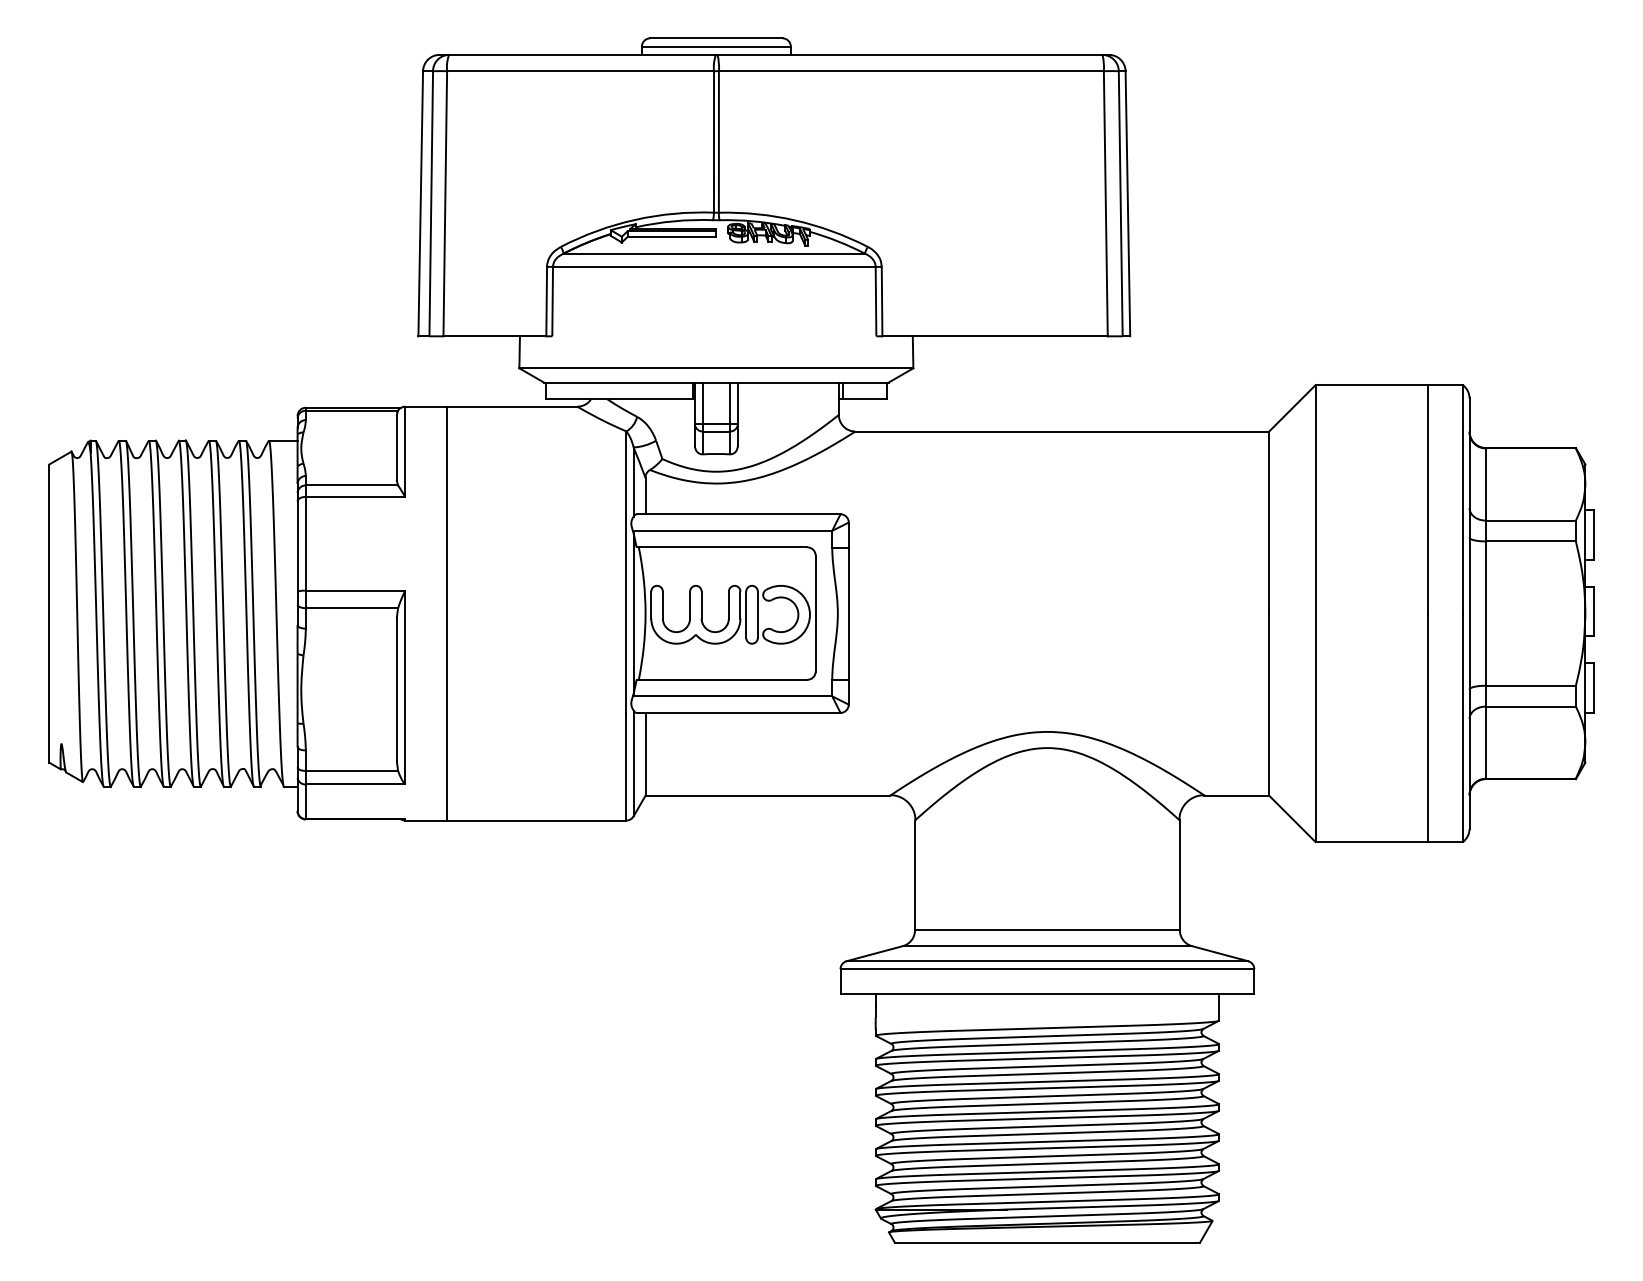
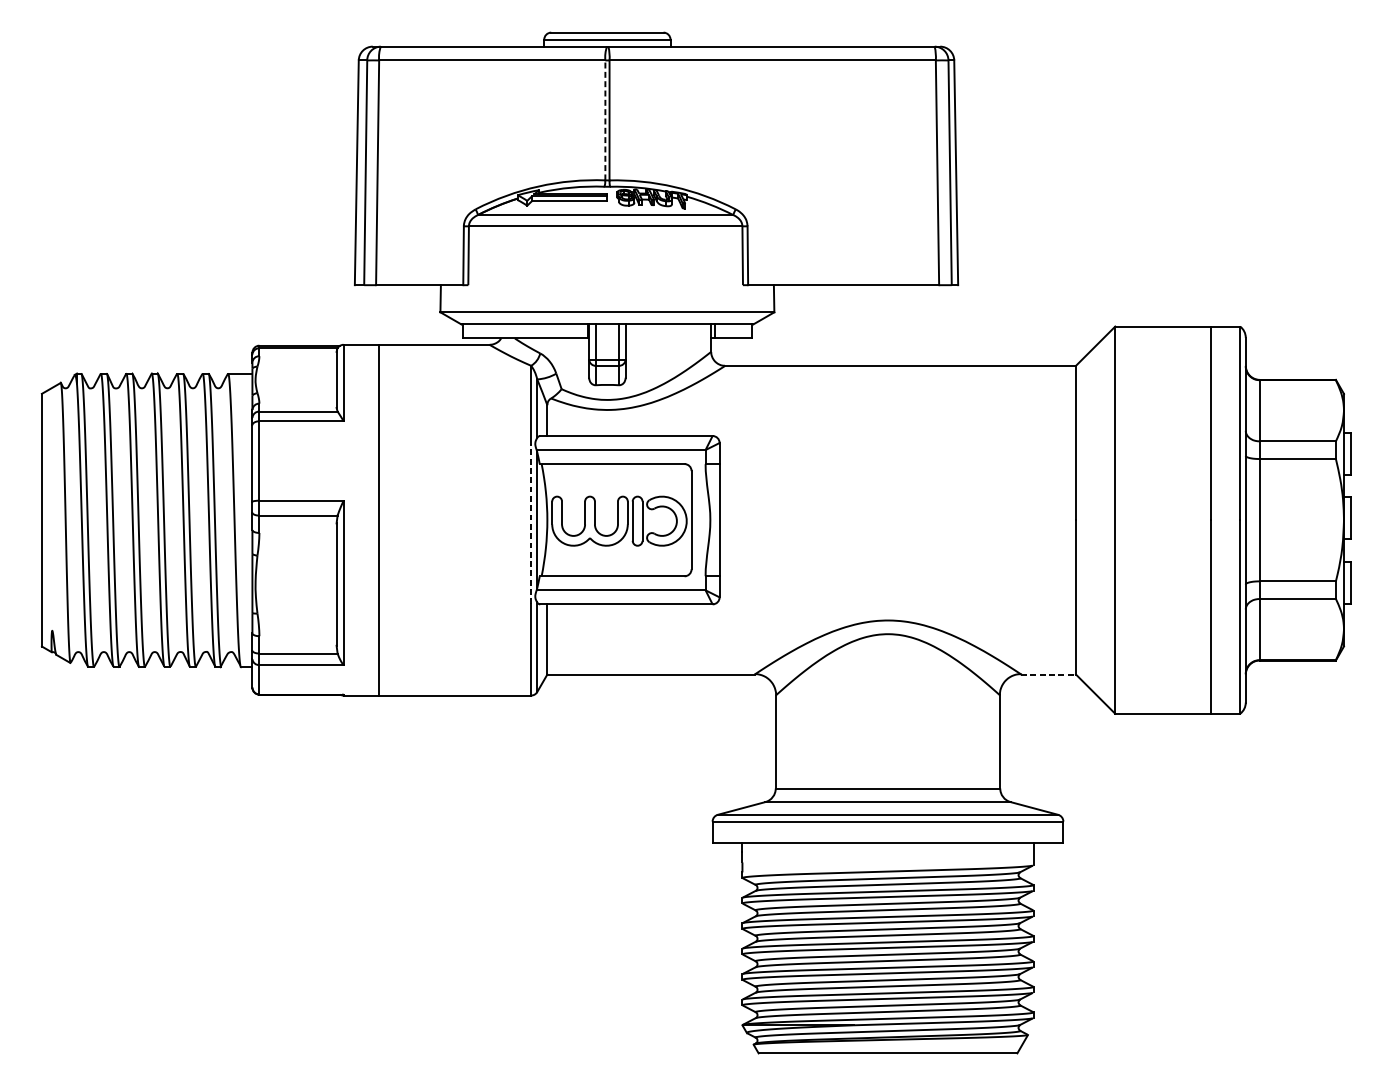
line: (714, 141) -> (605, 120), solid -> dashed
line: (626, 618) -> (531, 524), solid -> dashed
line: (1237, 795) -> (1049, 674), solid -> dashed

